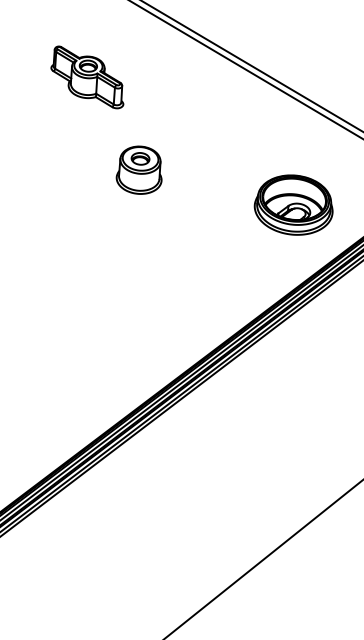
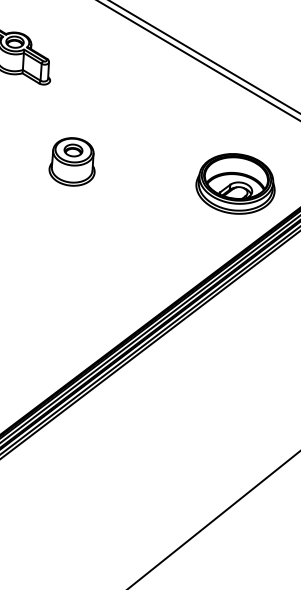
part: (138, 169) -> (71, 161), moved
part: (293, 204) -> (235, 183), moved

